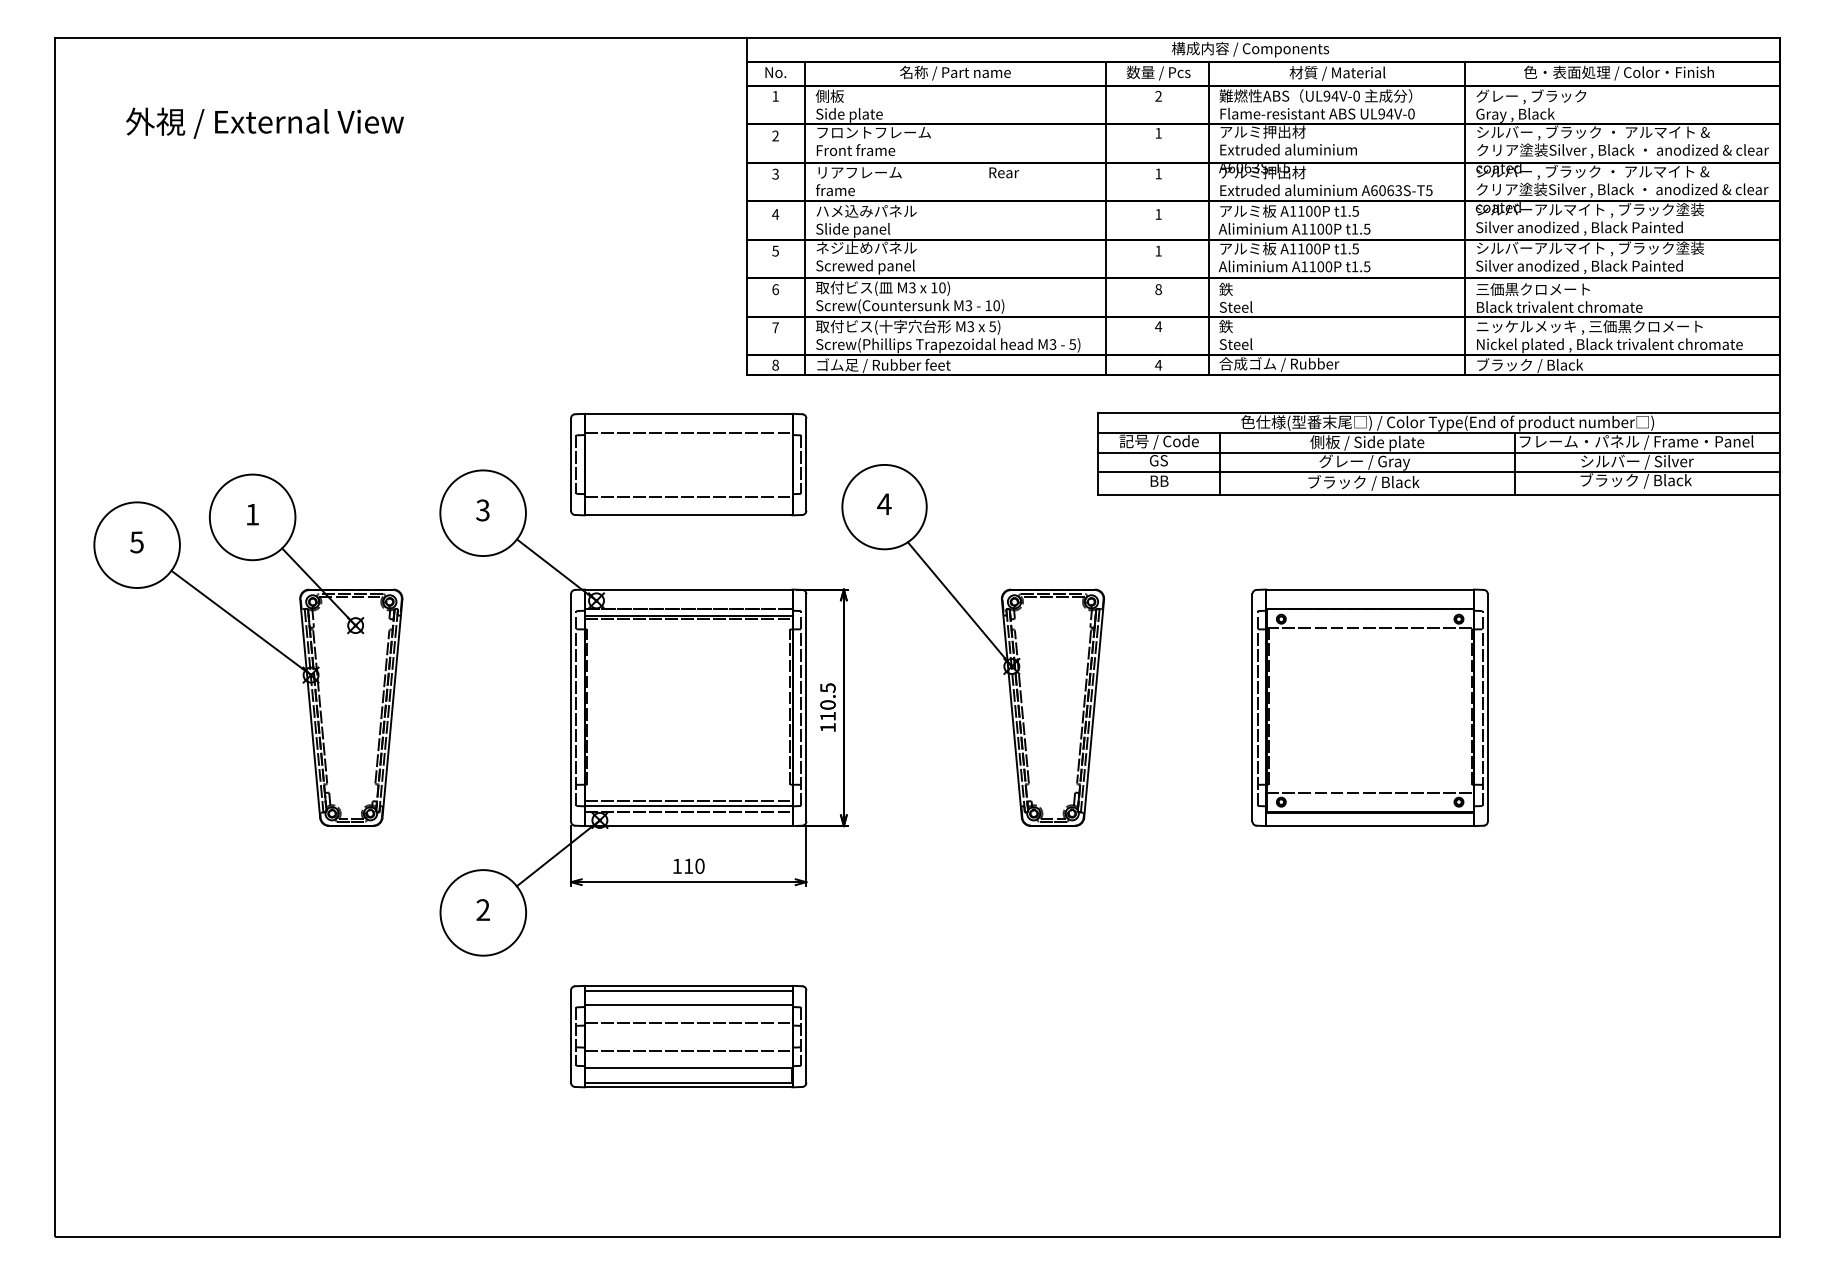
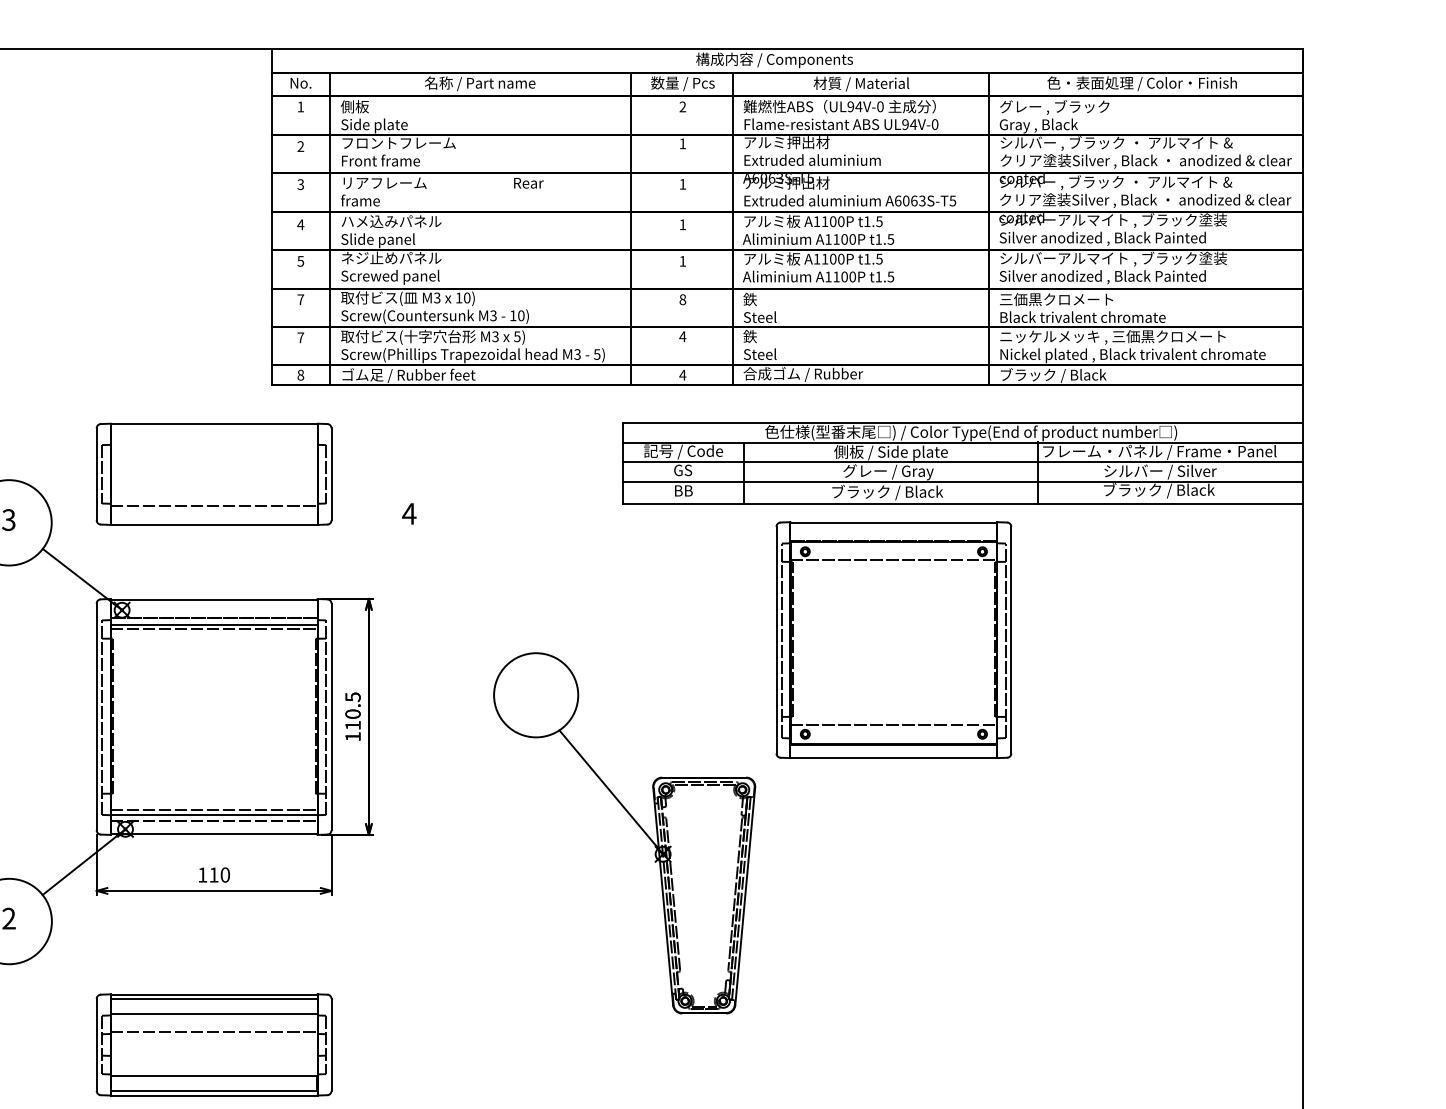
text: (775, 289) -> (300, 299), 6 -> 7
line: (688, 432) -> (213, 442), removed
part: (983, 634) -> (634, 822), moved
part: (1369, 707) -> (893, 639), moved
line: (688, 1050) -> (213, 1058), removed

